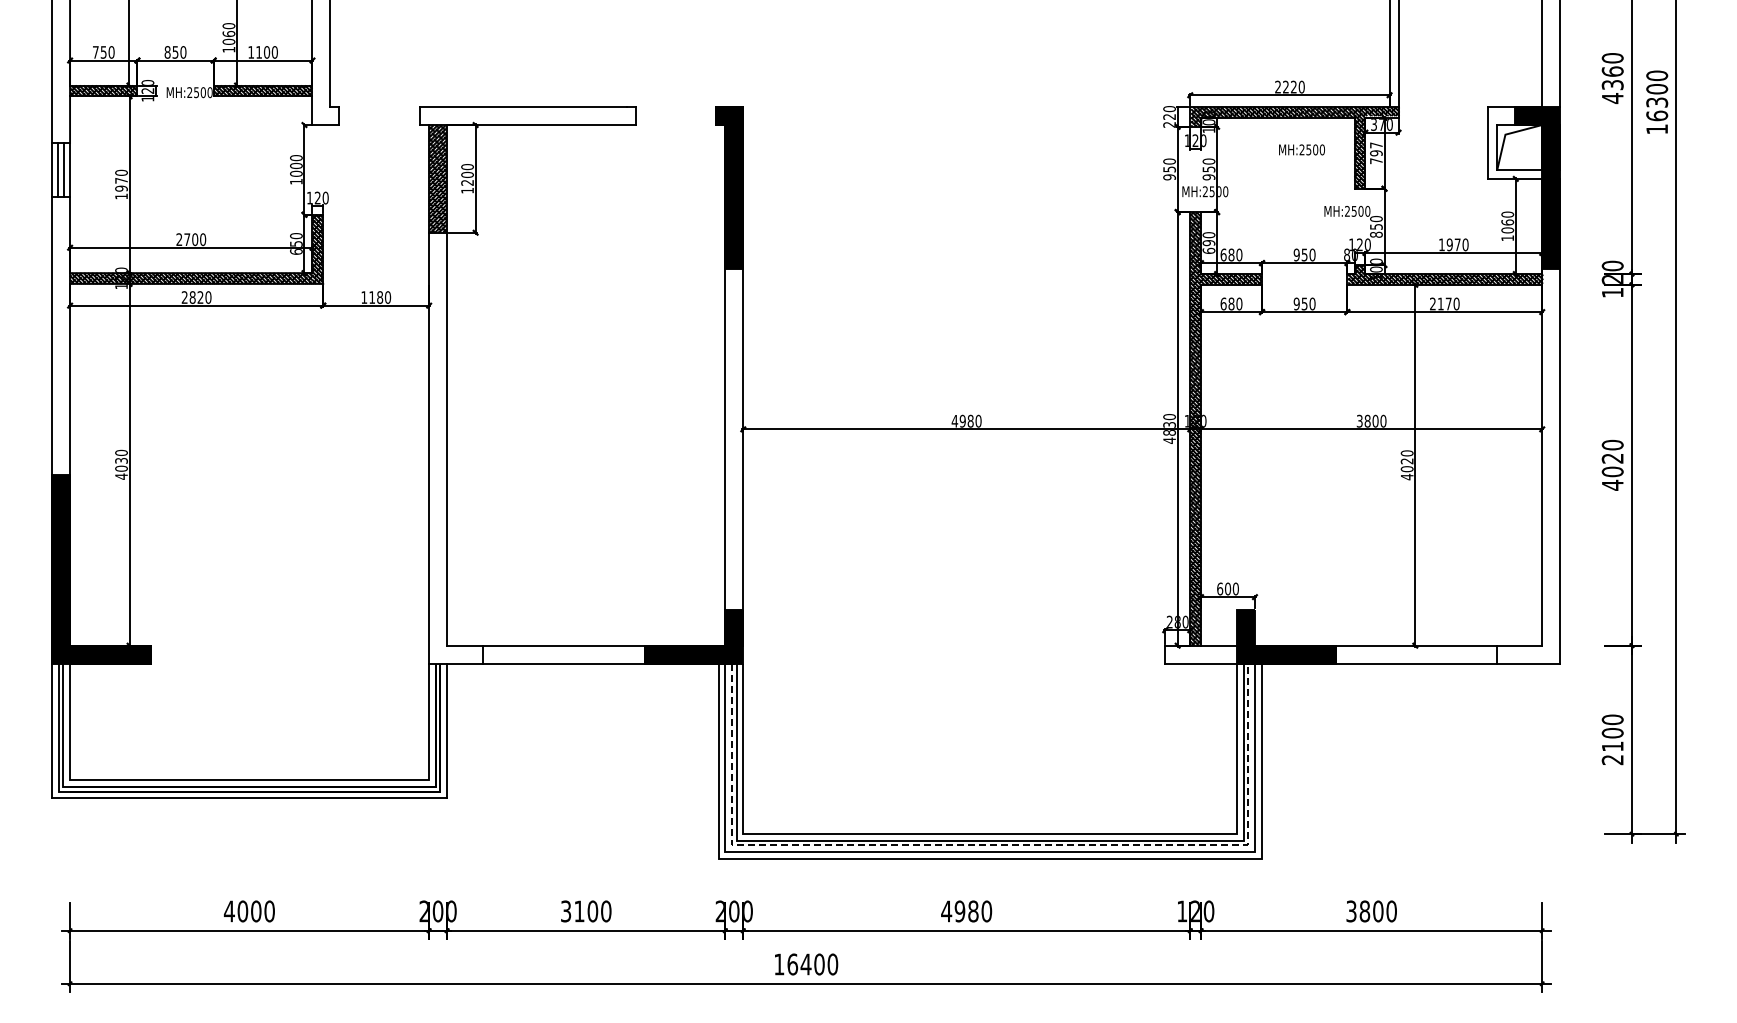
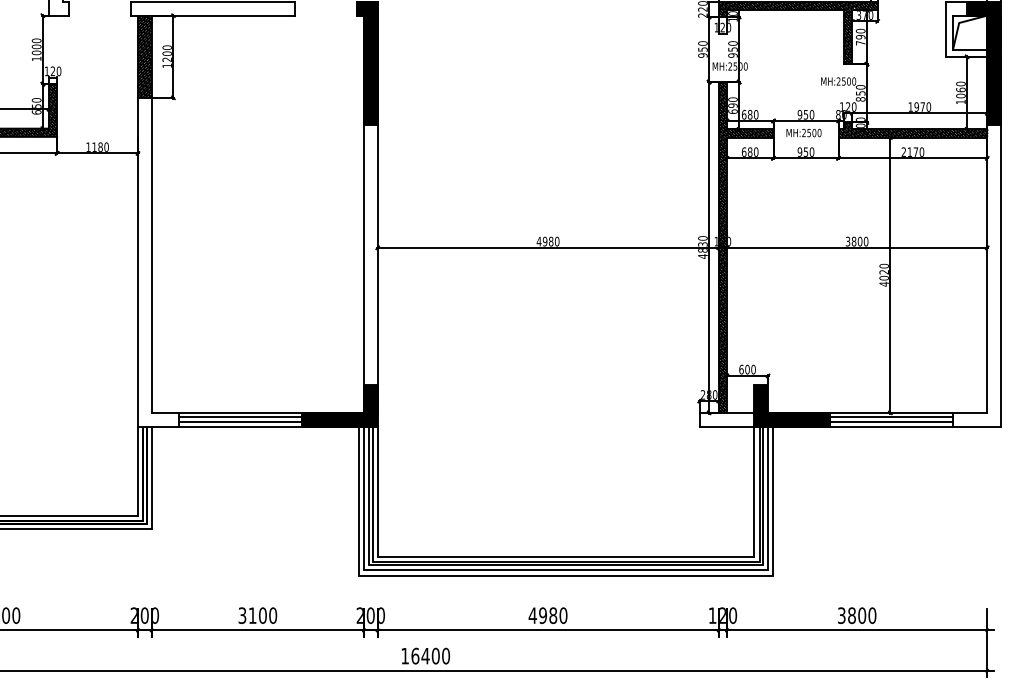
text: (1376, 145) -> (860, 31), 797 -> 790
text: (1301, 149) -> (803, 132), moved
line: (563, 651) -> (240, 417), added
line: (1416, 651) -> (891, 417), added
line: (563, 657) -> (240, 421), added
line: (1416, 657) -> (891, 421), added
line: (990, 845) -> (566, 565), dashed -> solid

